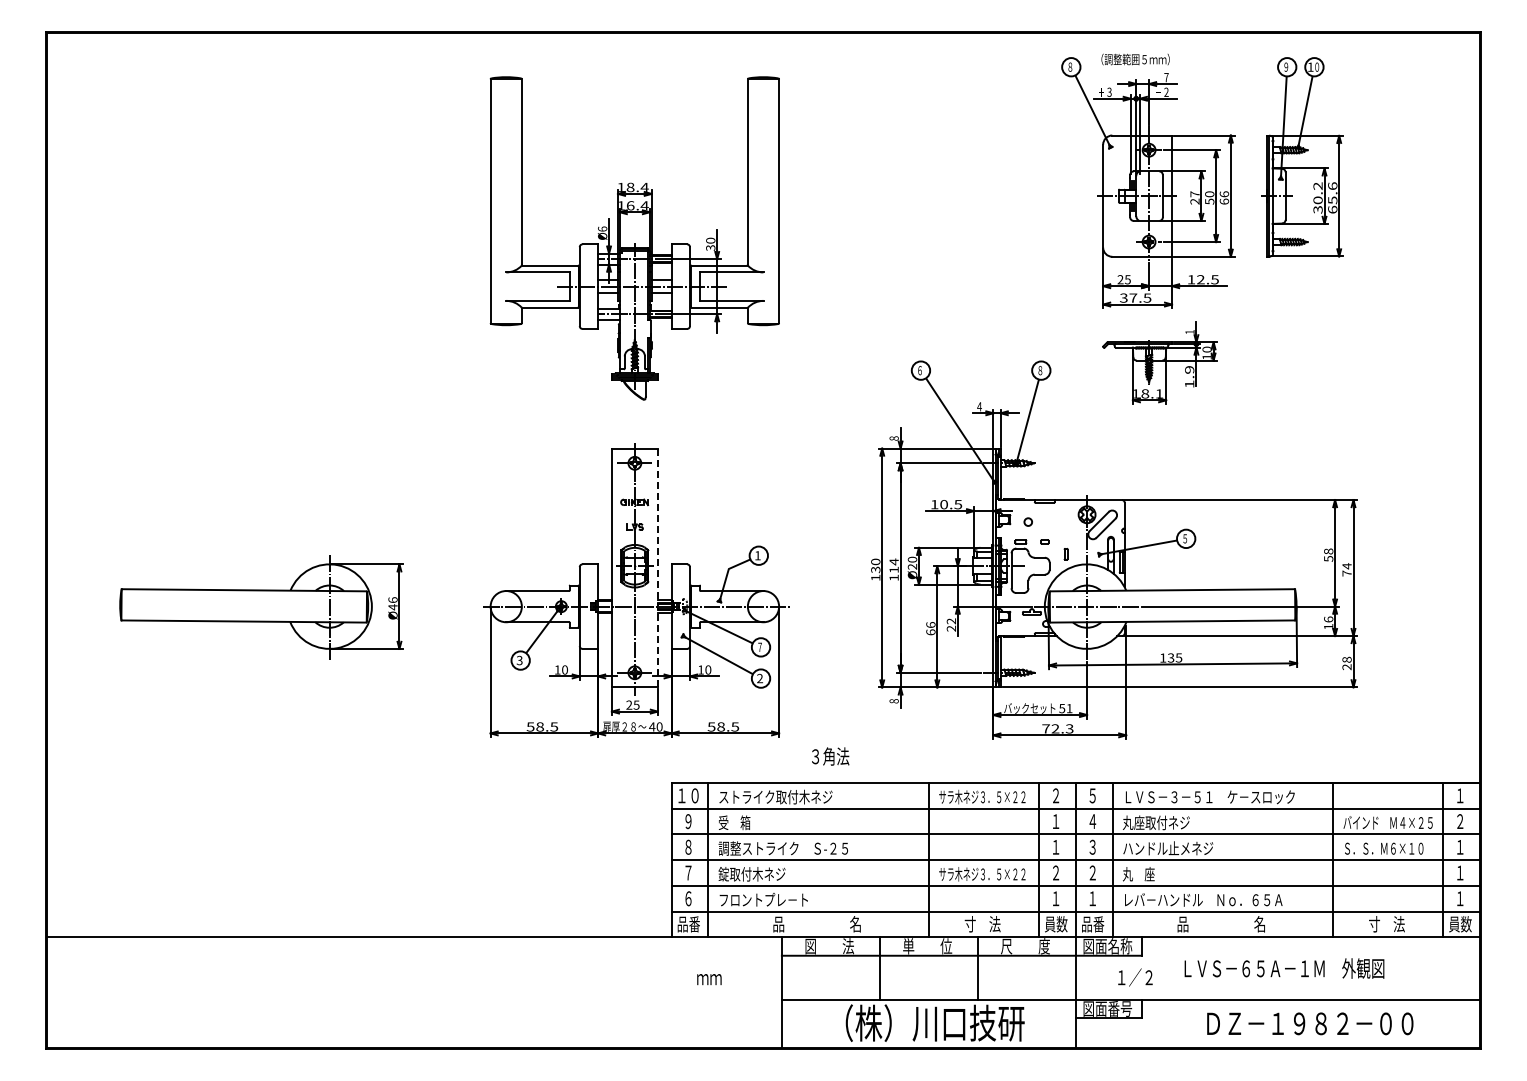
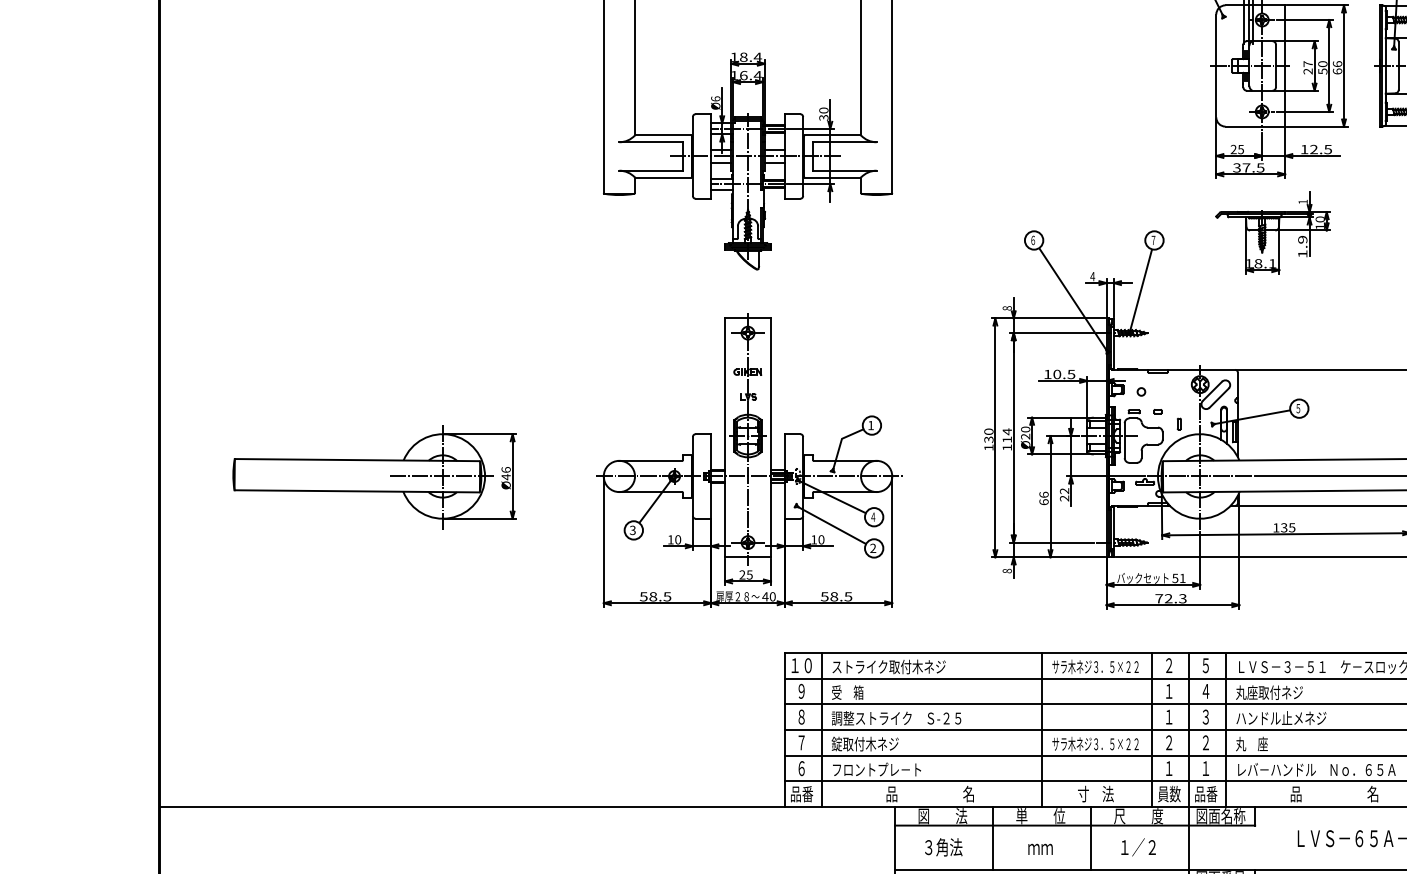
text: (1040, 370) -> (1153, 240), ８ -> ７
line: (657, 568) -> (770, 438), dashed -> solid
line: (329, 606) -> (442, 476), added
text: (760, 646) -> (873, 516), ７ -> ４
text: (830, 756) -> (943, 847), moved
text: (1135, 977) -> (1138, 847), moved
text: (709, 979) -> (1040, 849), moved

